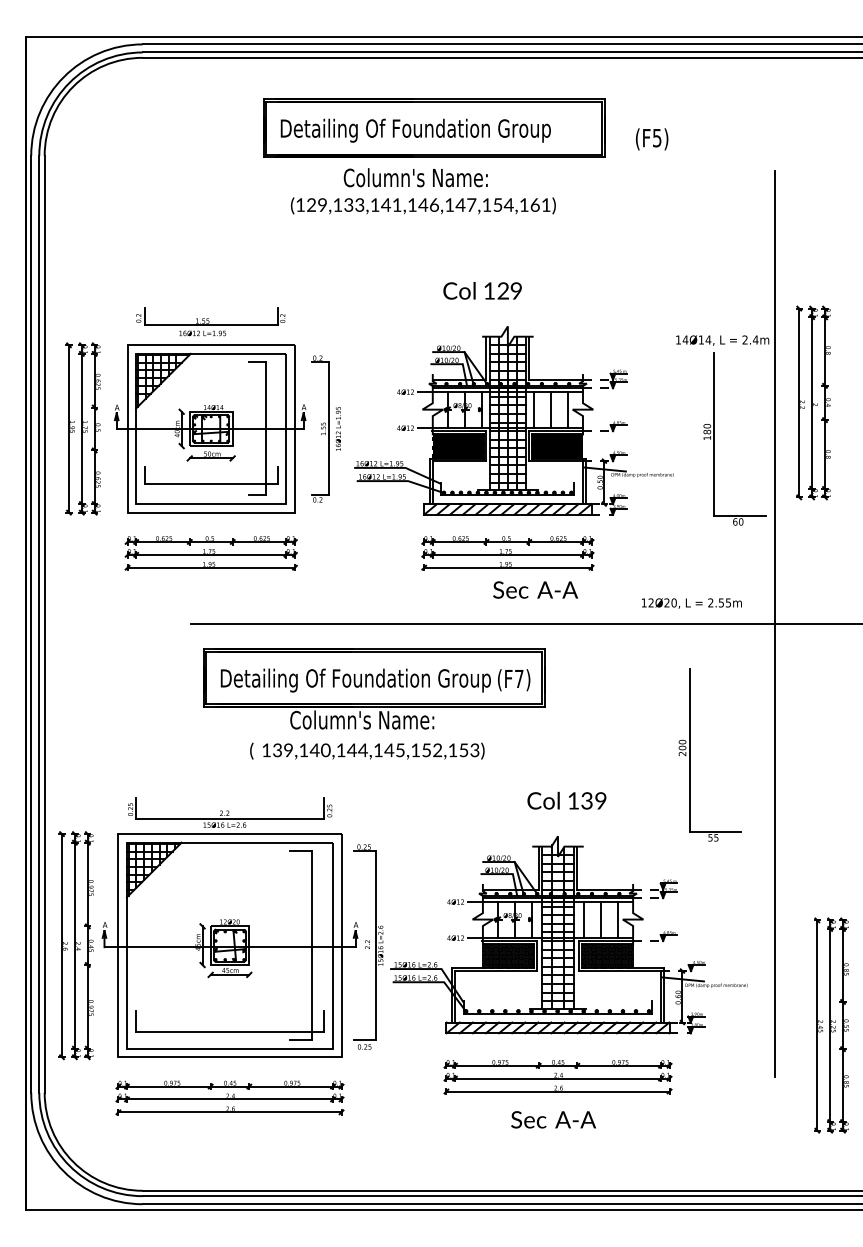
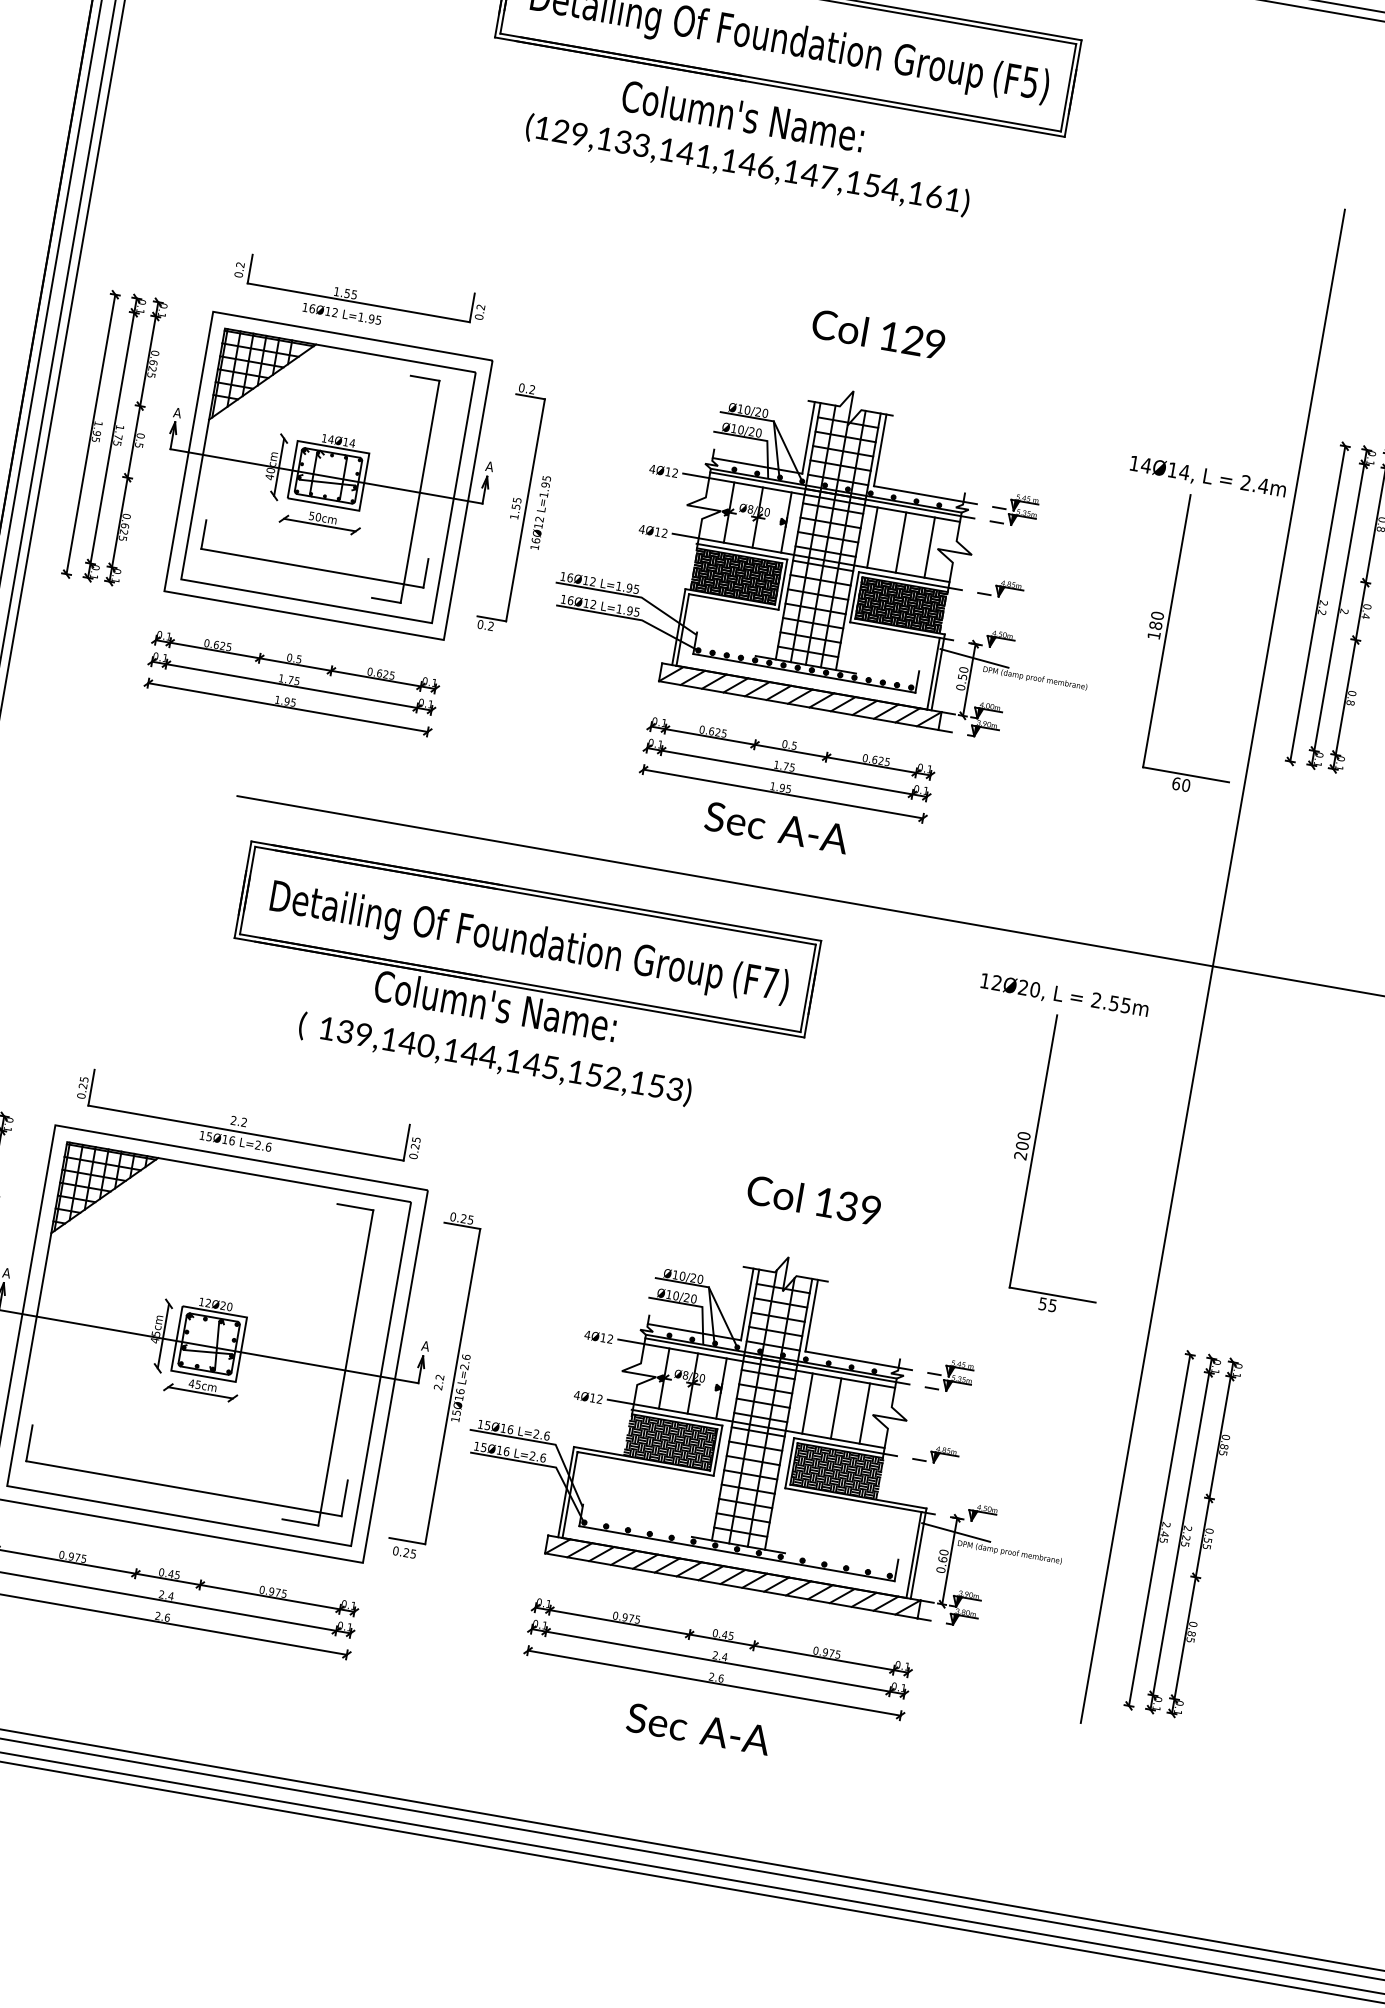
text: (652, 139) -> (1021, 83), moved
text: (482, 290) -> (878, 333), moved
text: (535, 589) -> (776, 826), moved
text: (691, 603) -> (1064, 995), moved
part: (831, 1025) -> (1183, 1534), moved

